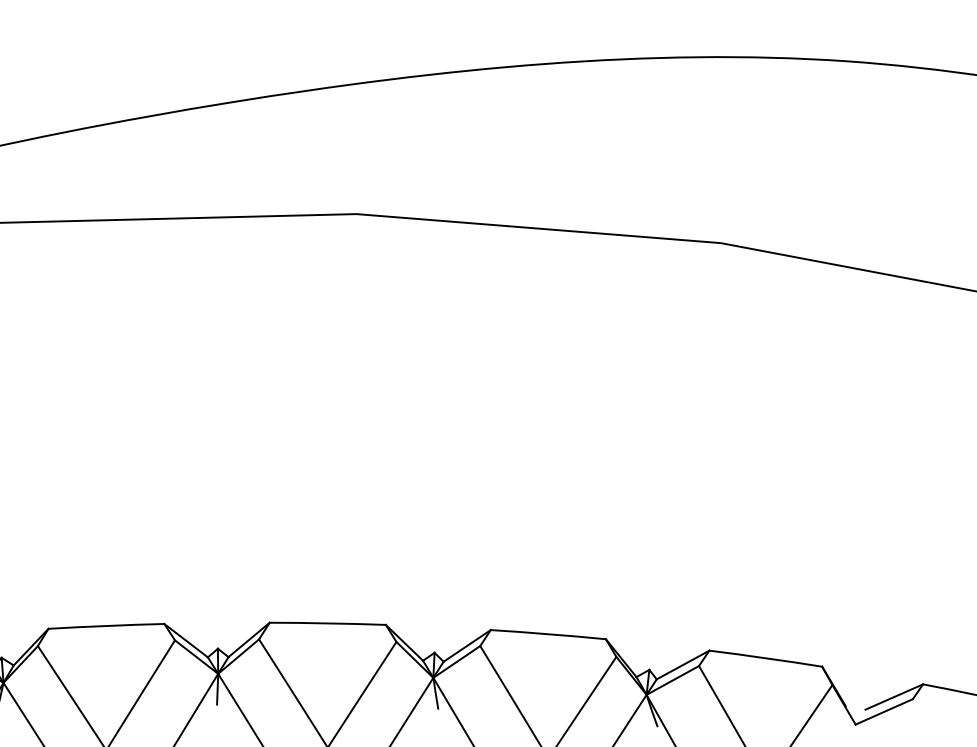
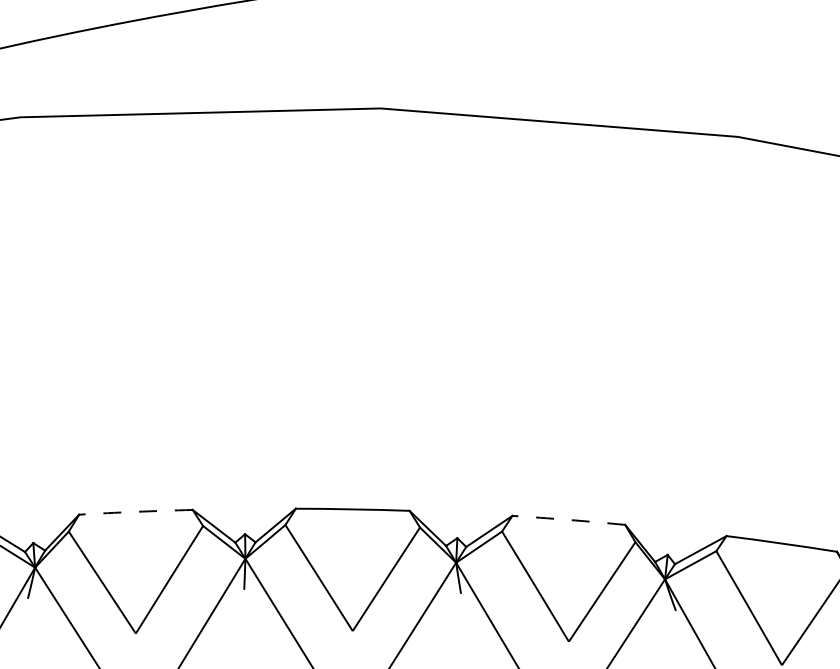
arc: (106, 625) -> (136, 511), solid -> dashed
arc: (548, 634) -> (568, 520), solid -> dashed

